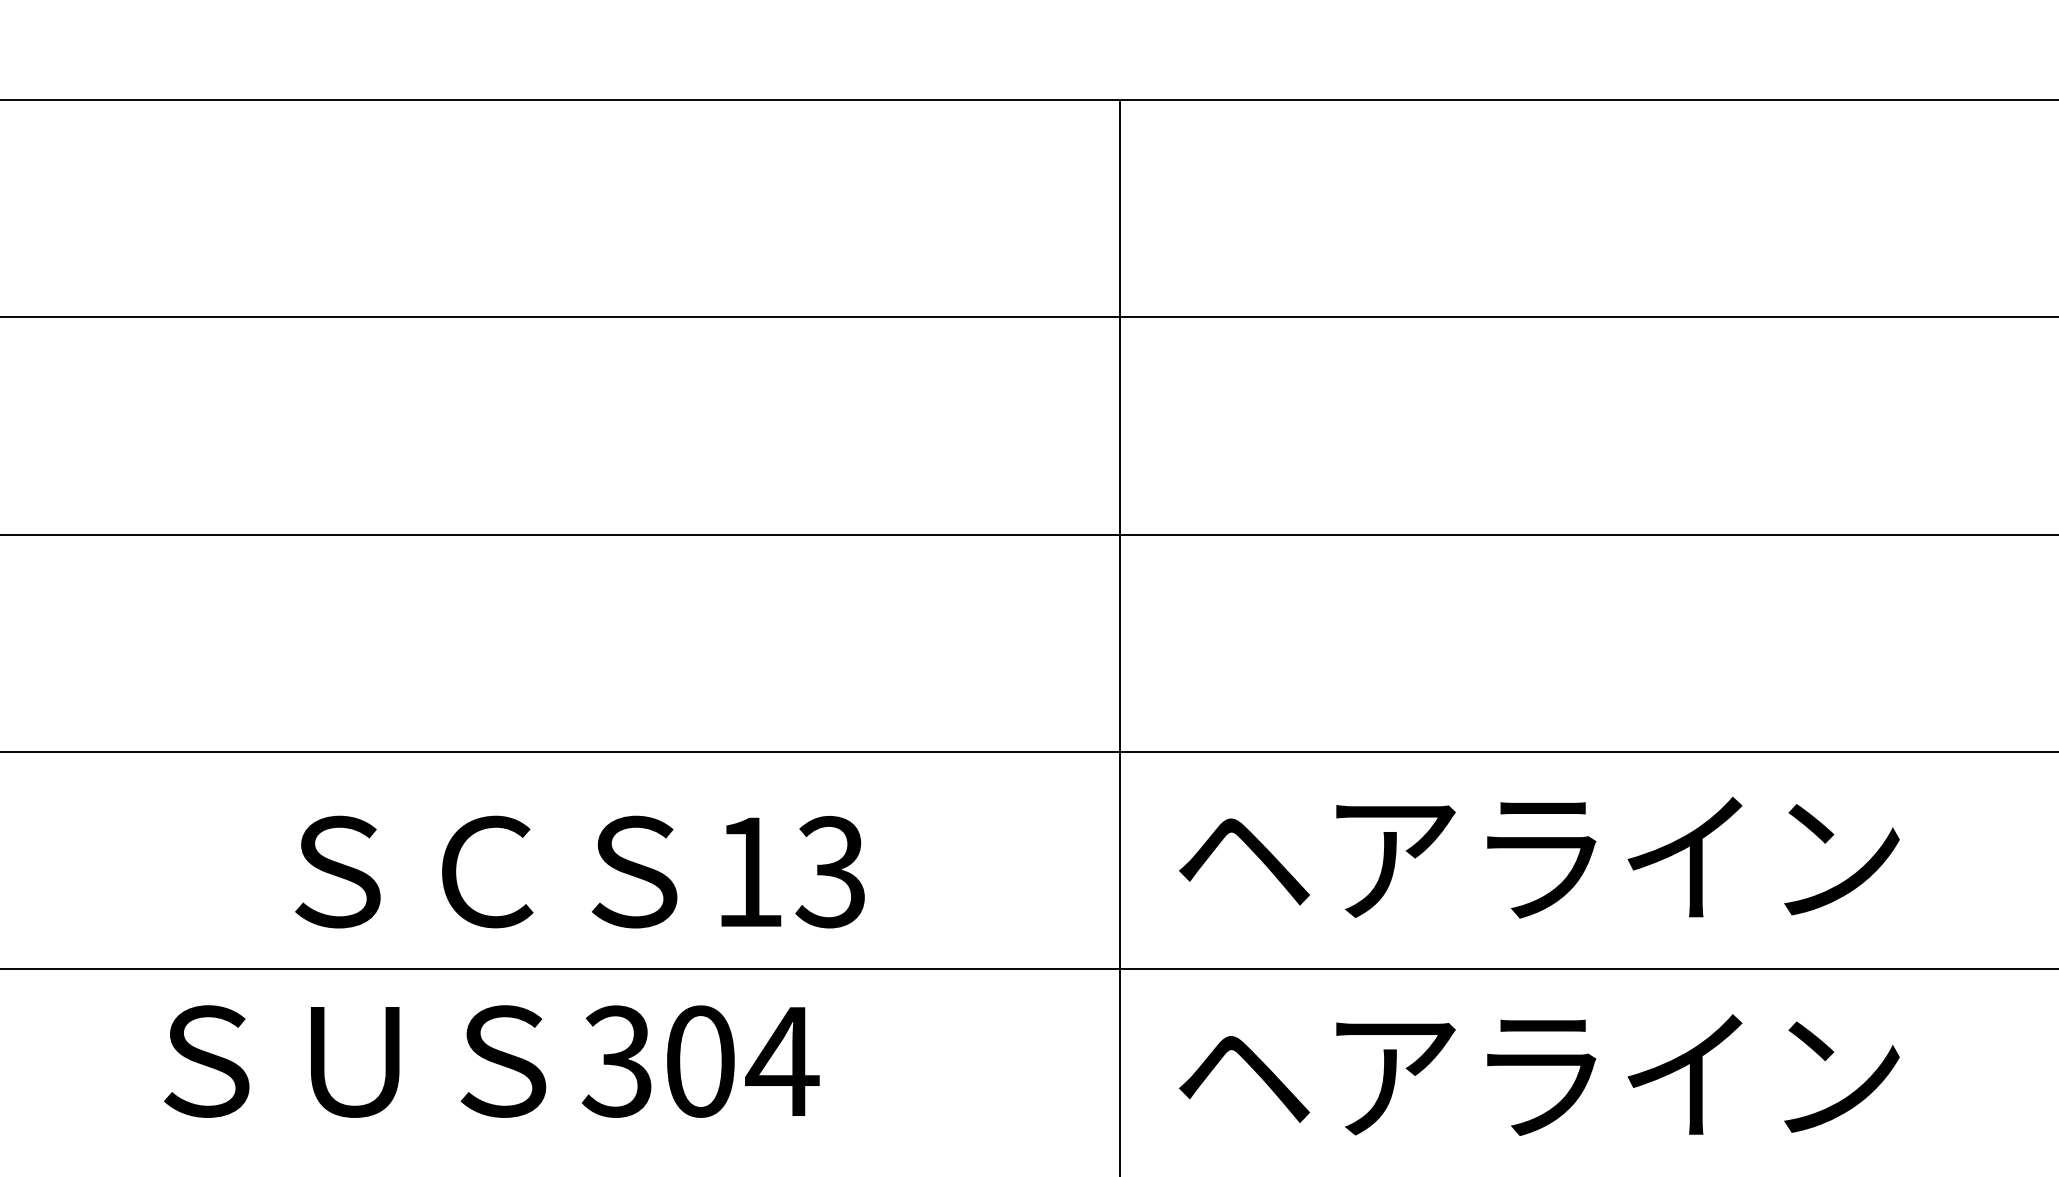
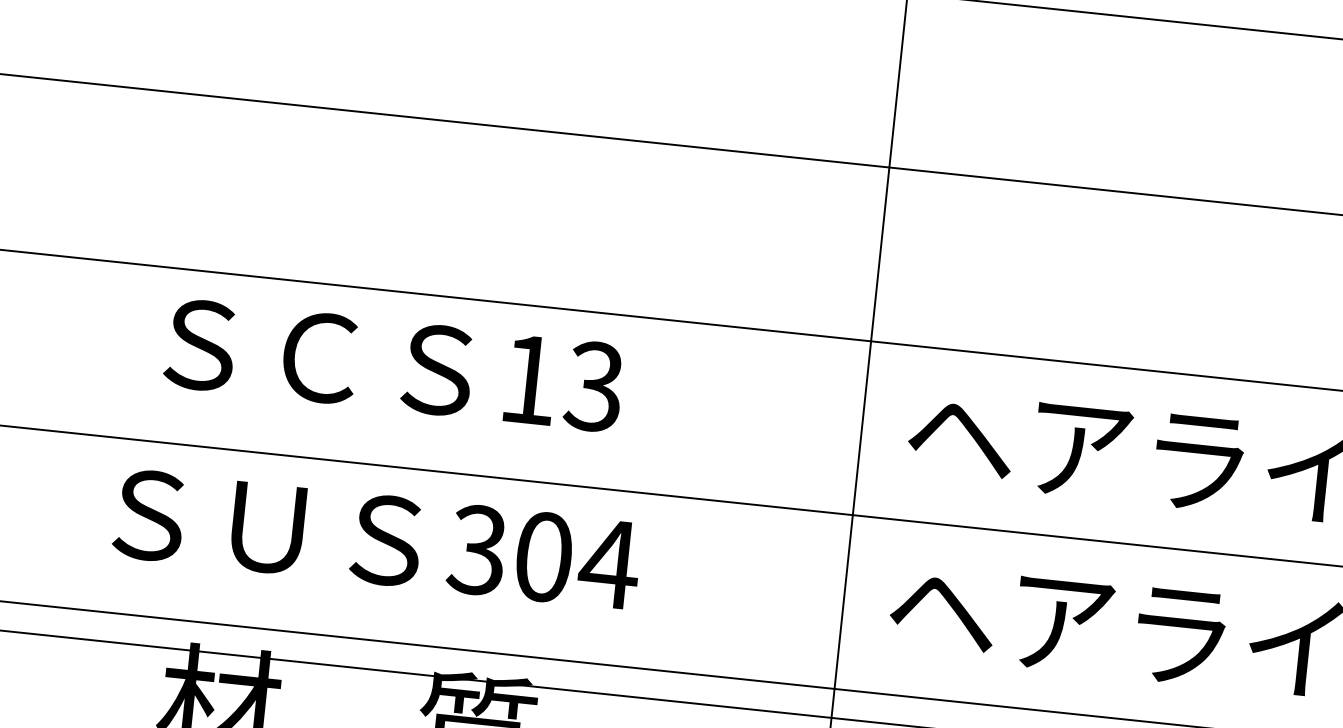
text: (579, 871) -> (393, 365), moved
text: (491, 1061) -> (376, 539), moved

